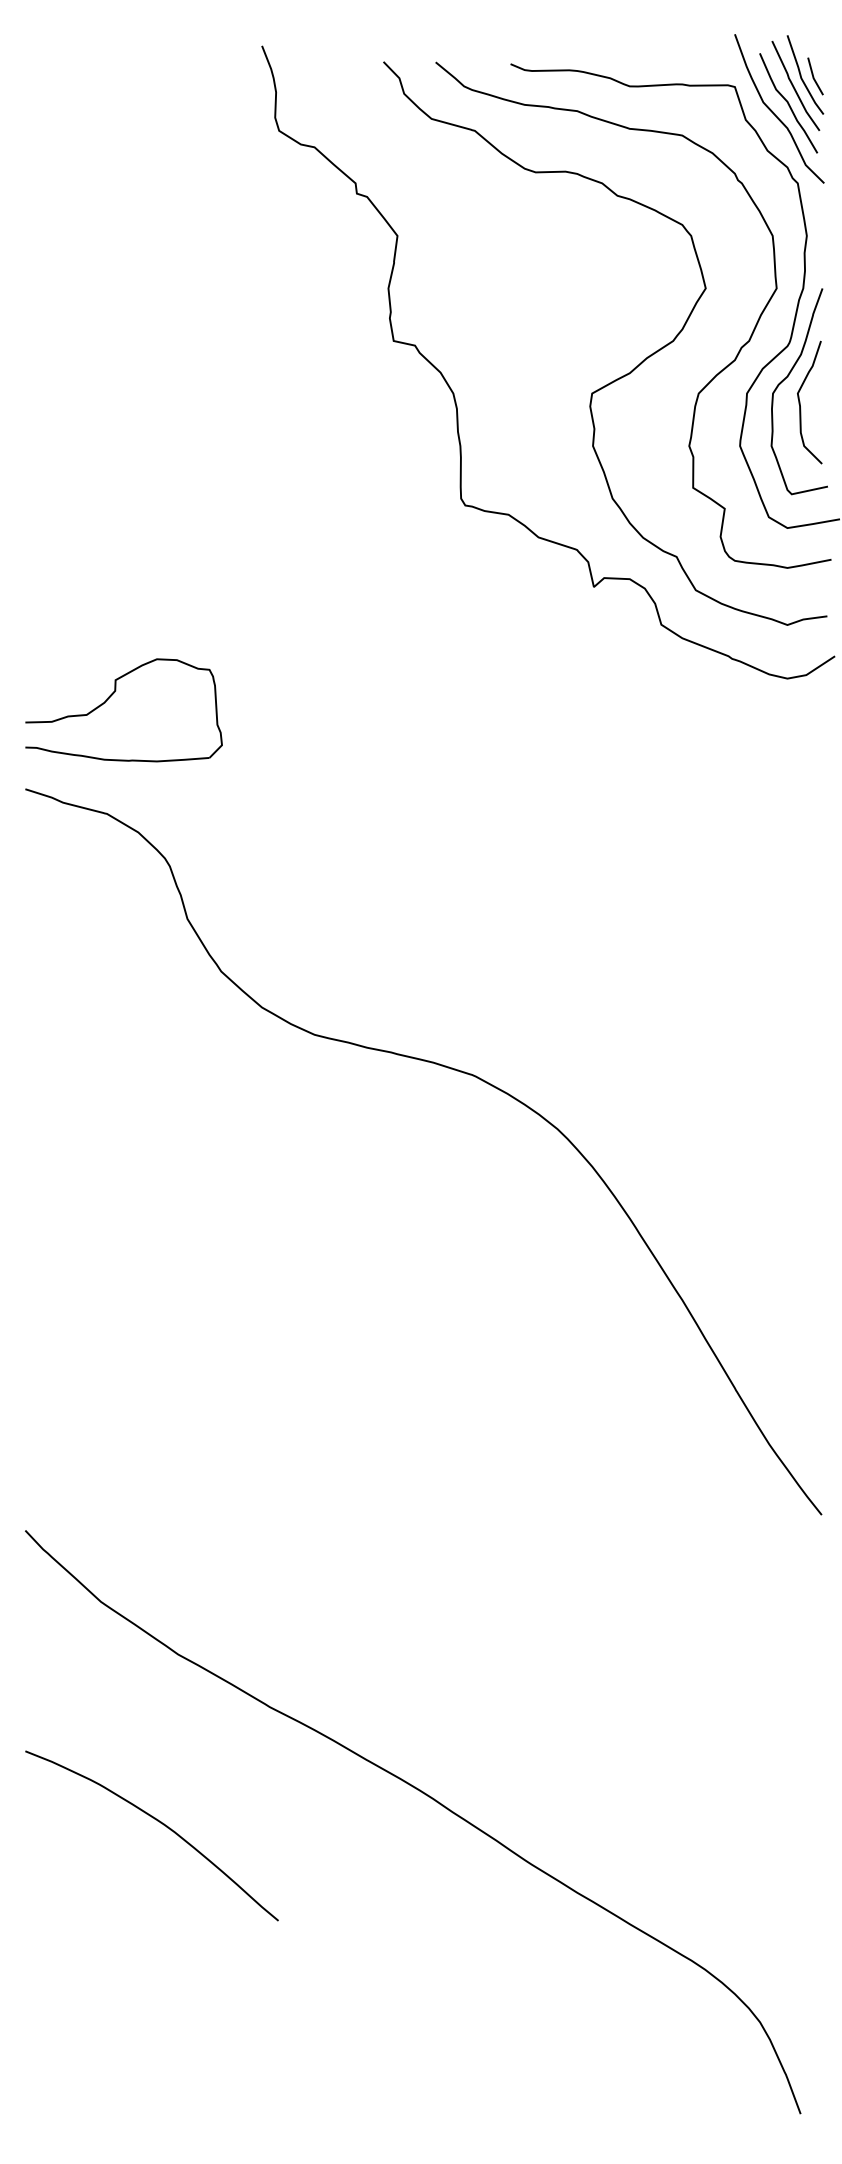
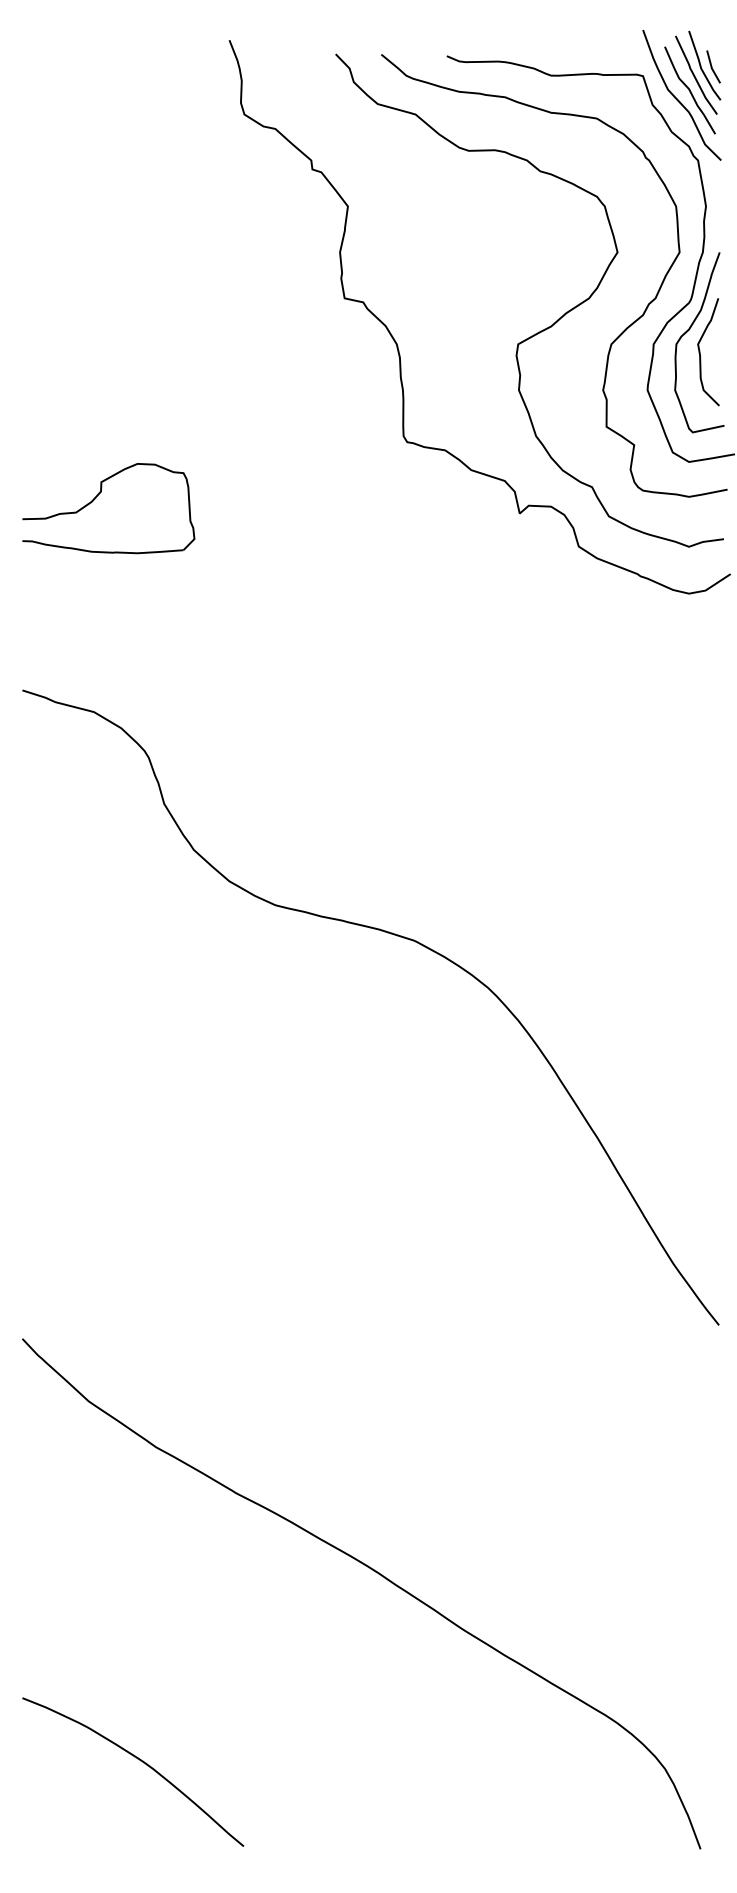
part: (110, 697) -> (96, 497), moved
curve: (160, 1823) -> (140, 1761), moved

